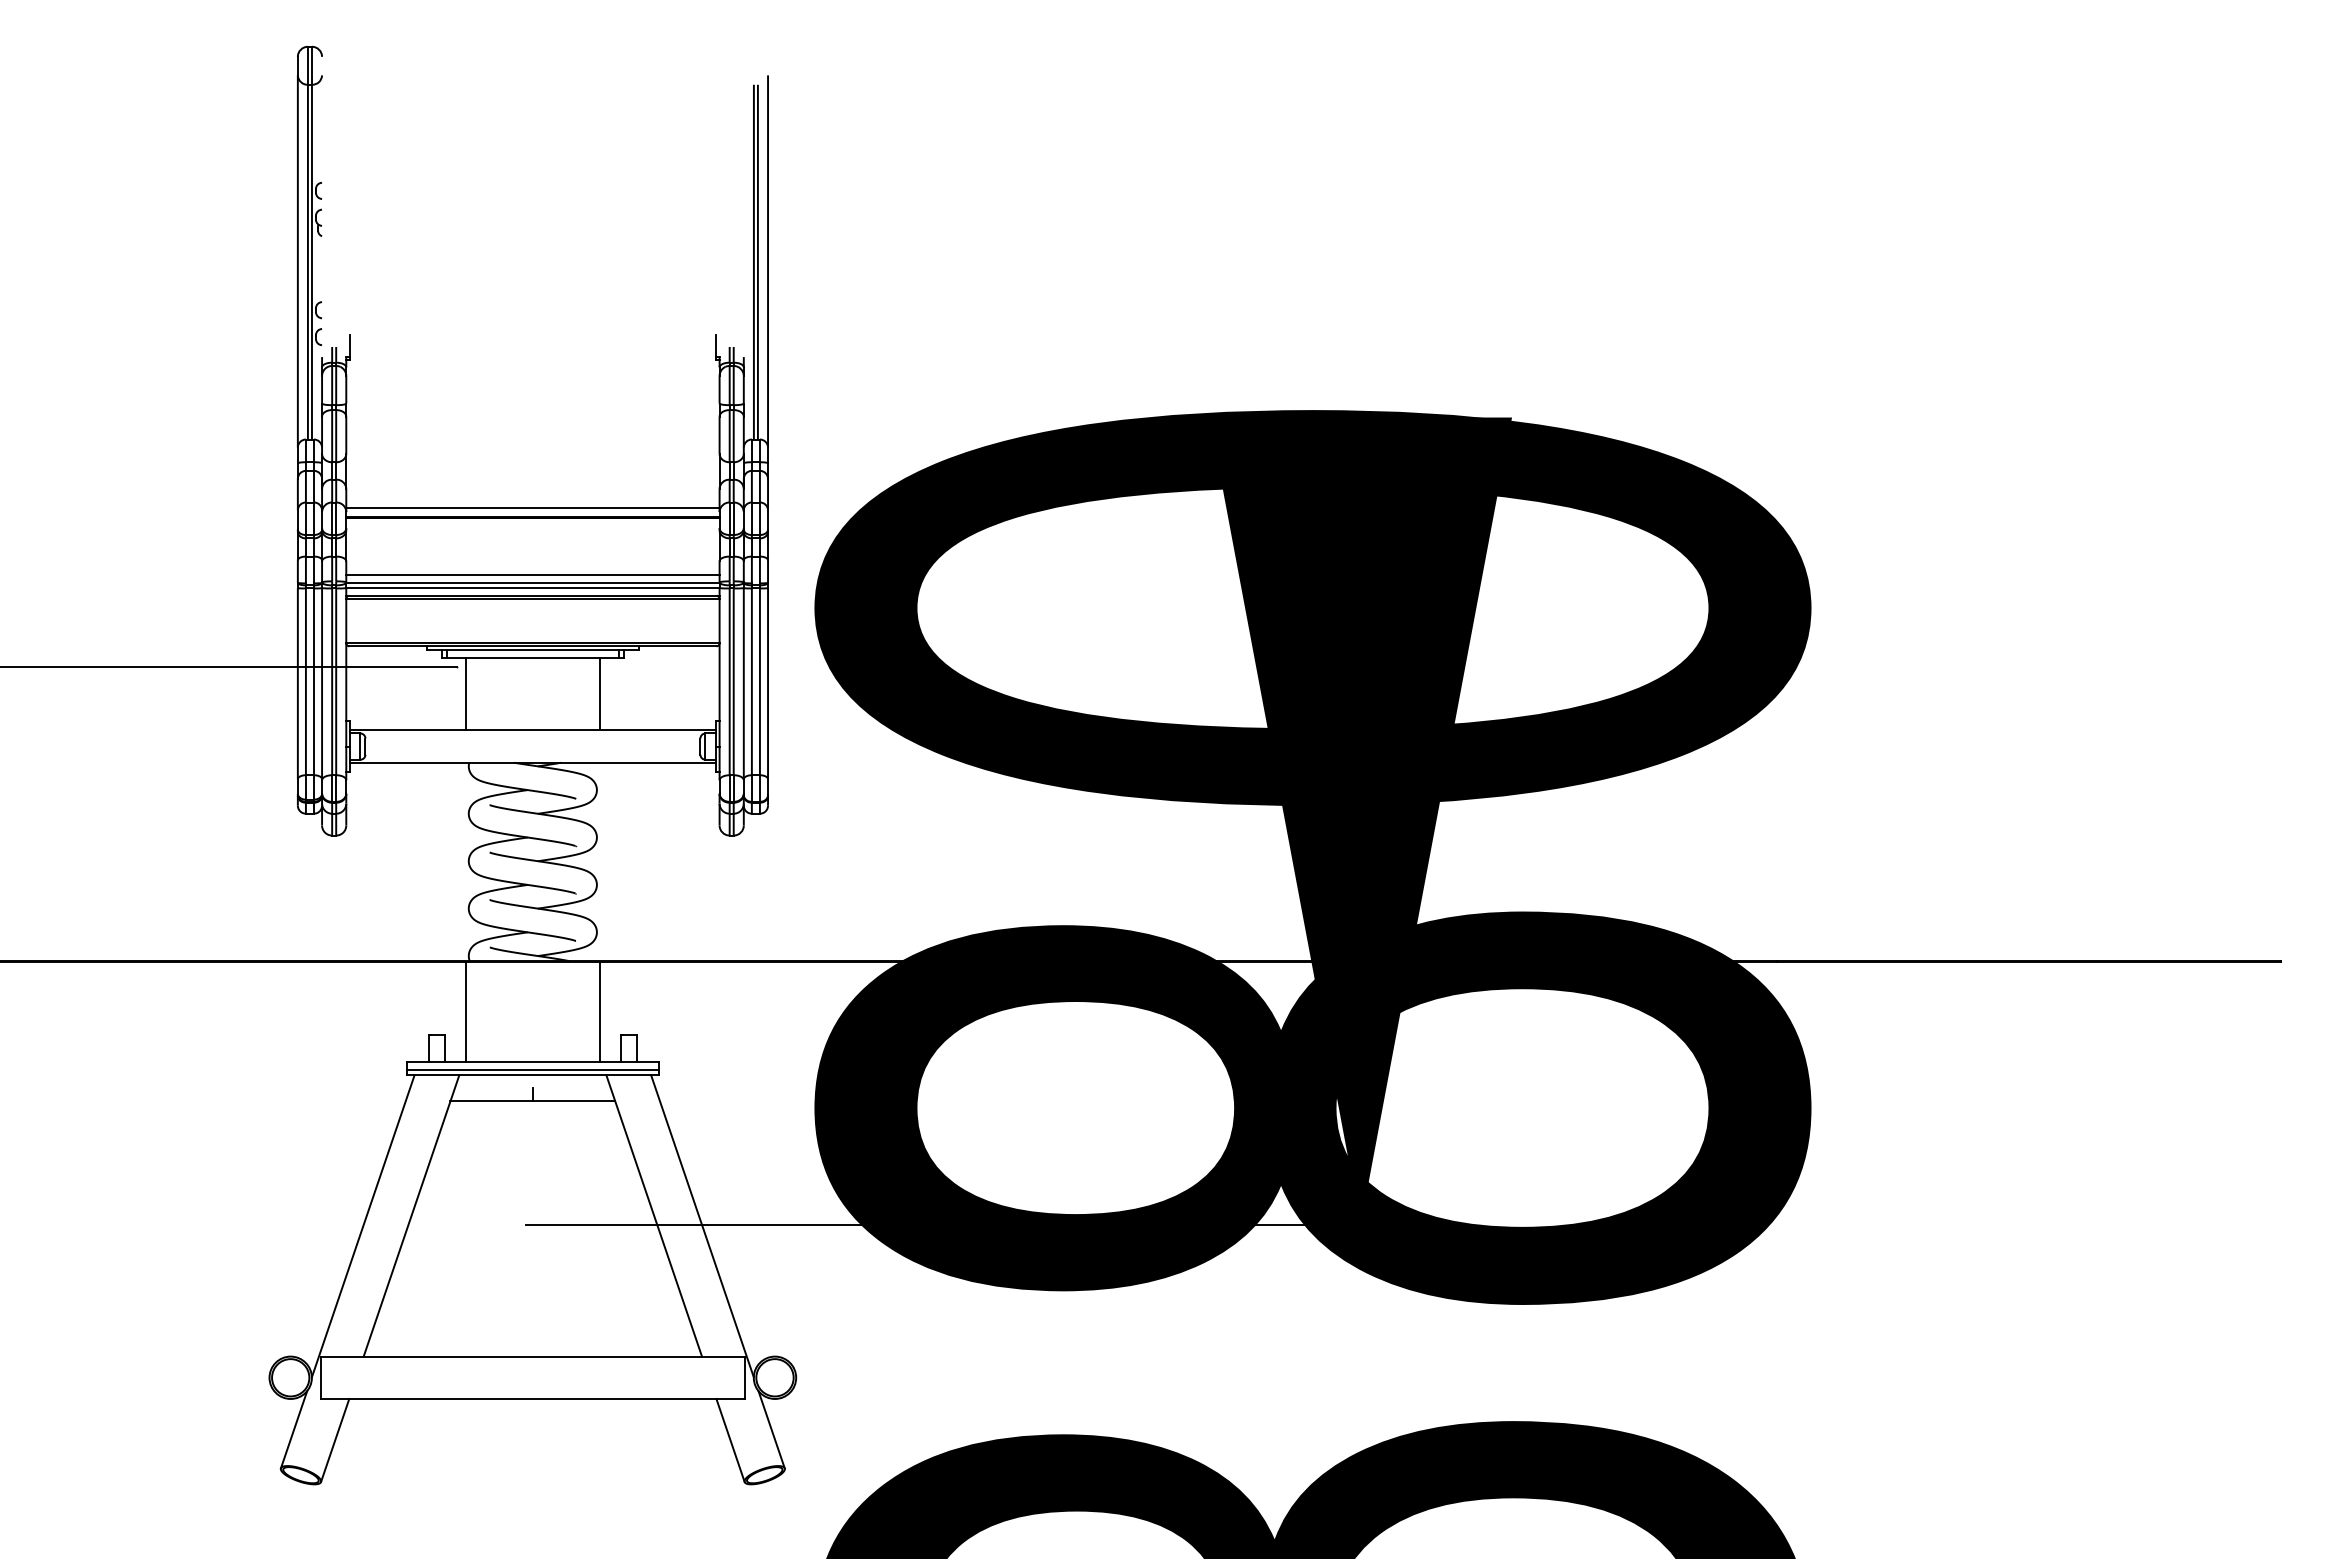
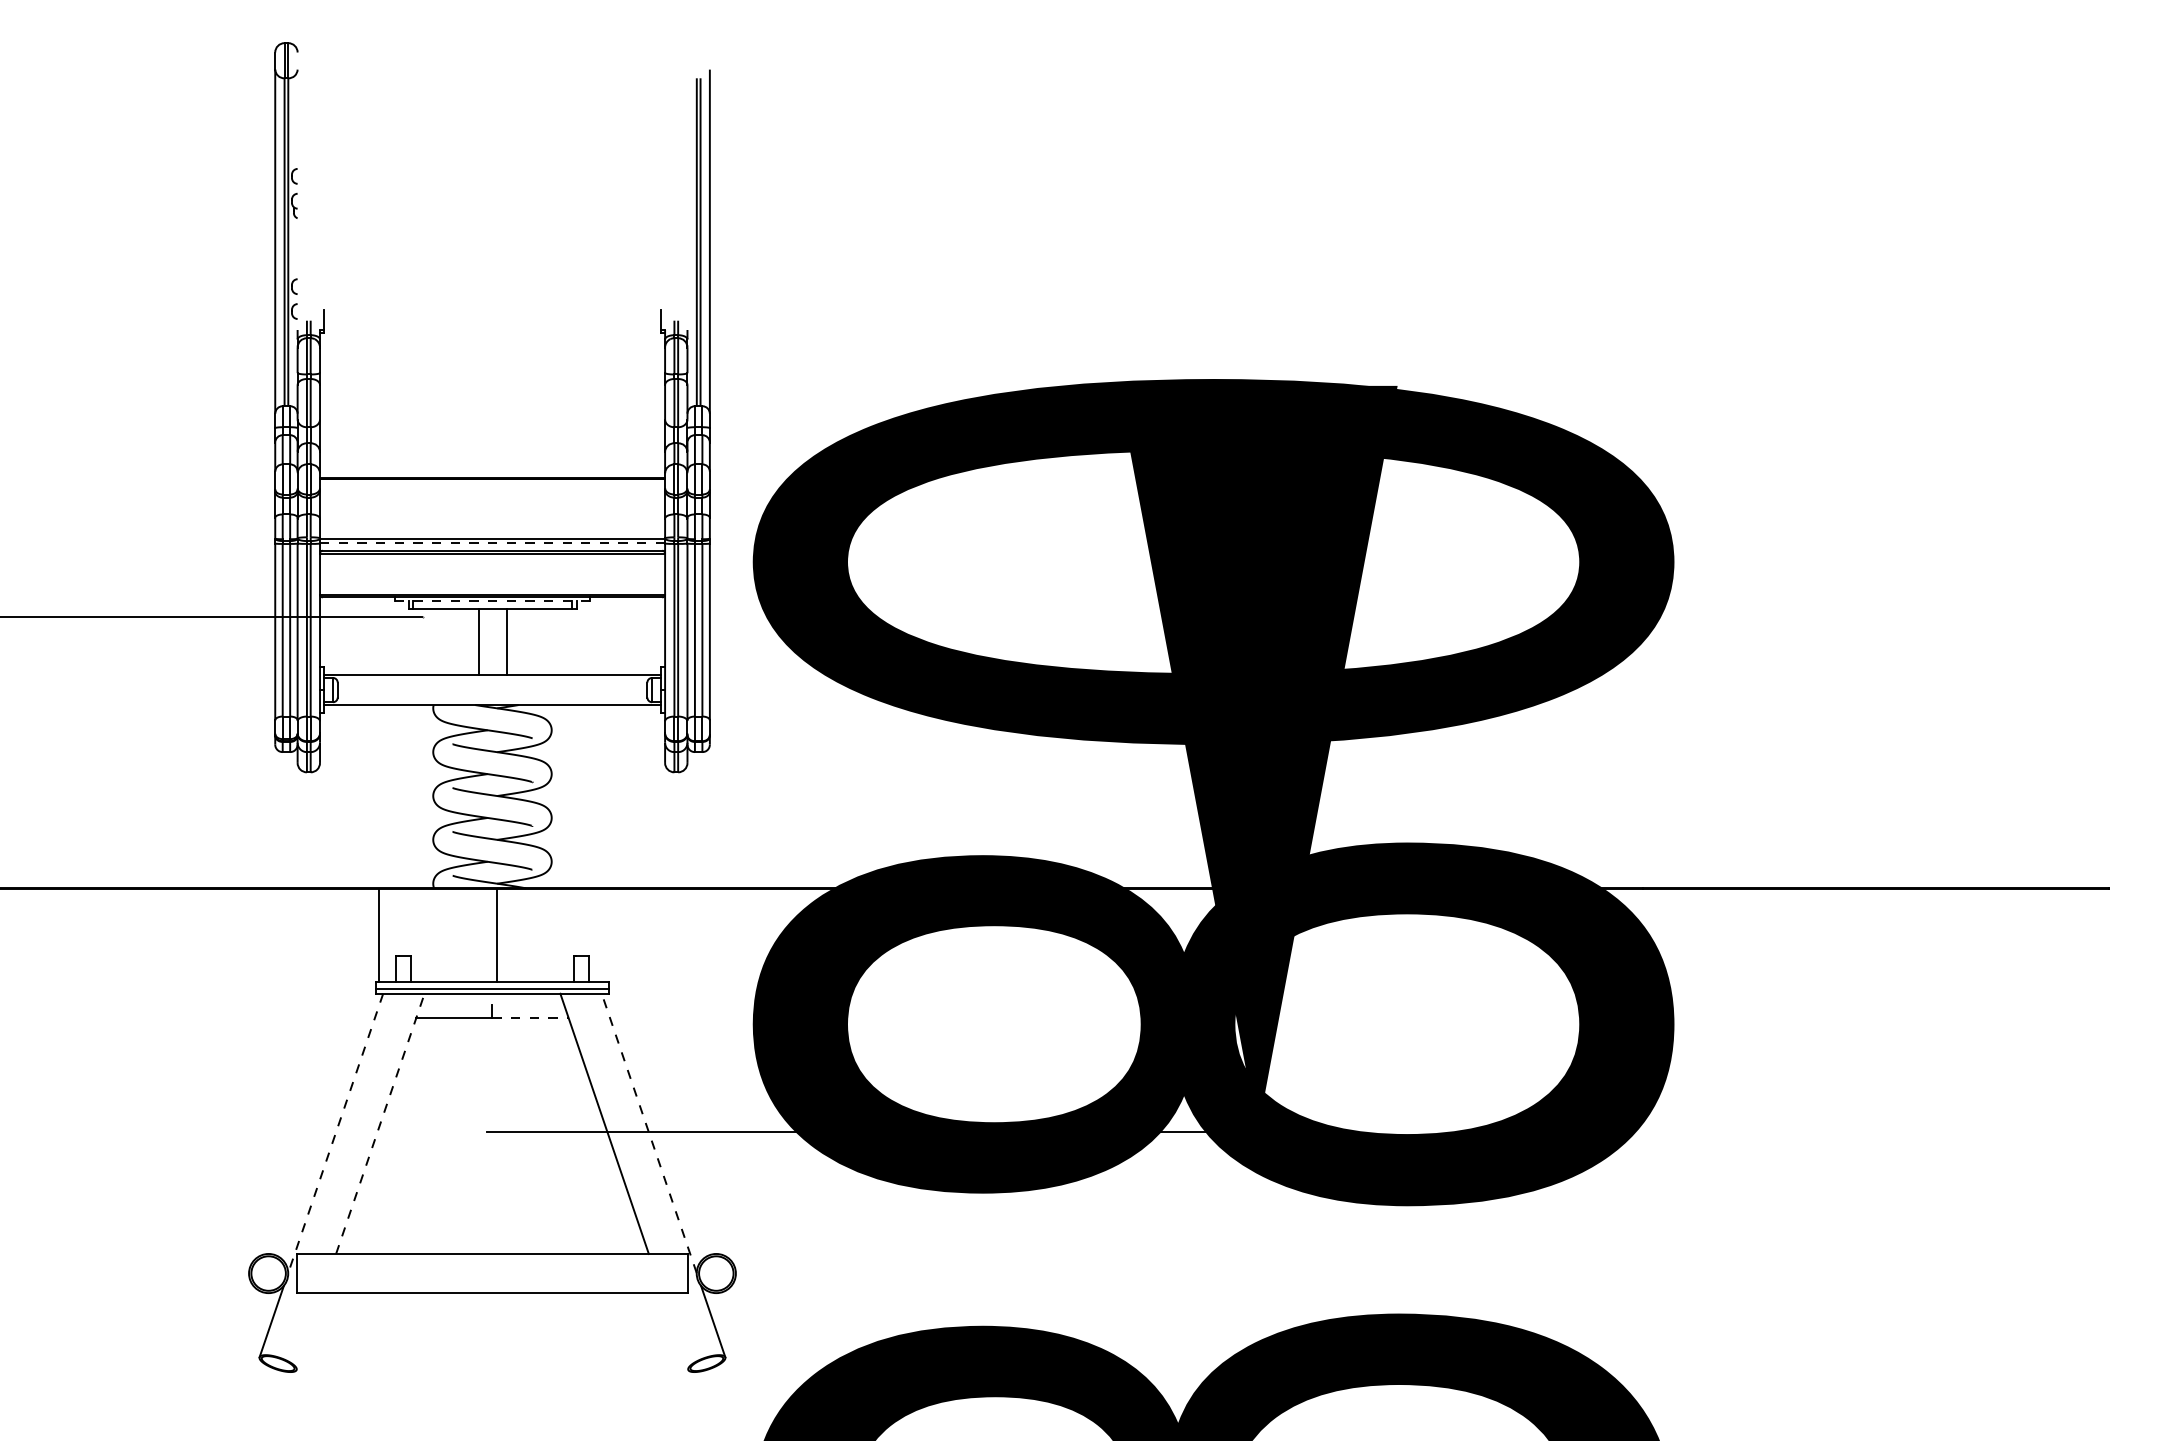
line: (532, 508) -> (492, 469), removed
line: (532, 574) -> (492, 530), removed
line: (532, 587) -> (492, 543), solid -> dashed
line: (532, 650) -> (492, 601), solid -> dashed
line: (465, 694) -> (478, 641), moved
line: (600, 694) -> (507, 641), moved
line: (465, 1011) -> (378, 934), moved
line: (599, 1011) -> (496, 934), moved
line: (574, 1101) -> (530, 1018), solid -> dashed
line: (411, 1215) -> (380, 1123), solid -> dashed
line: (363, 1226) -> (335, 1133), solid -> dashed
line: (702, 1226) -> (649, 1133), solid -> dashed
line: (335, 1440) -> (310, 1331), removed
line: (730, 1440) -> (675, 1331), removed

